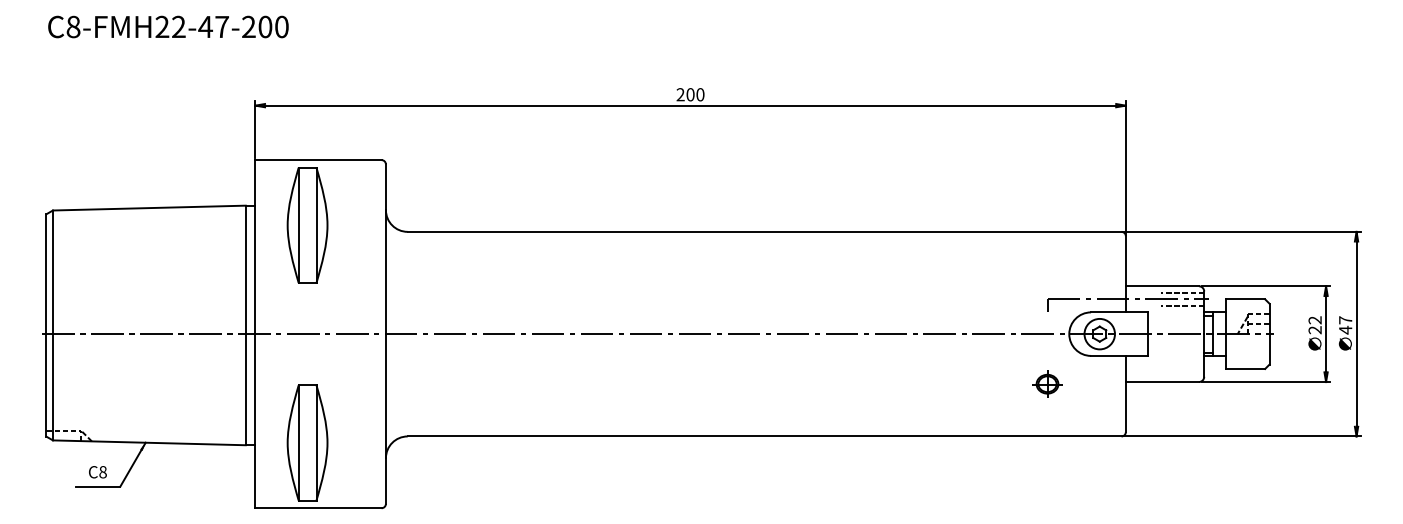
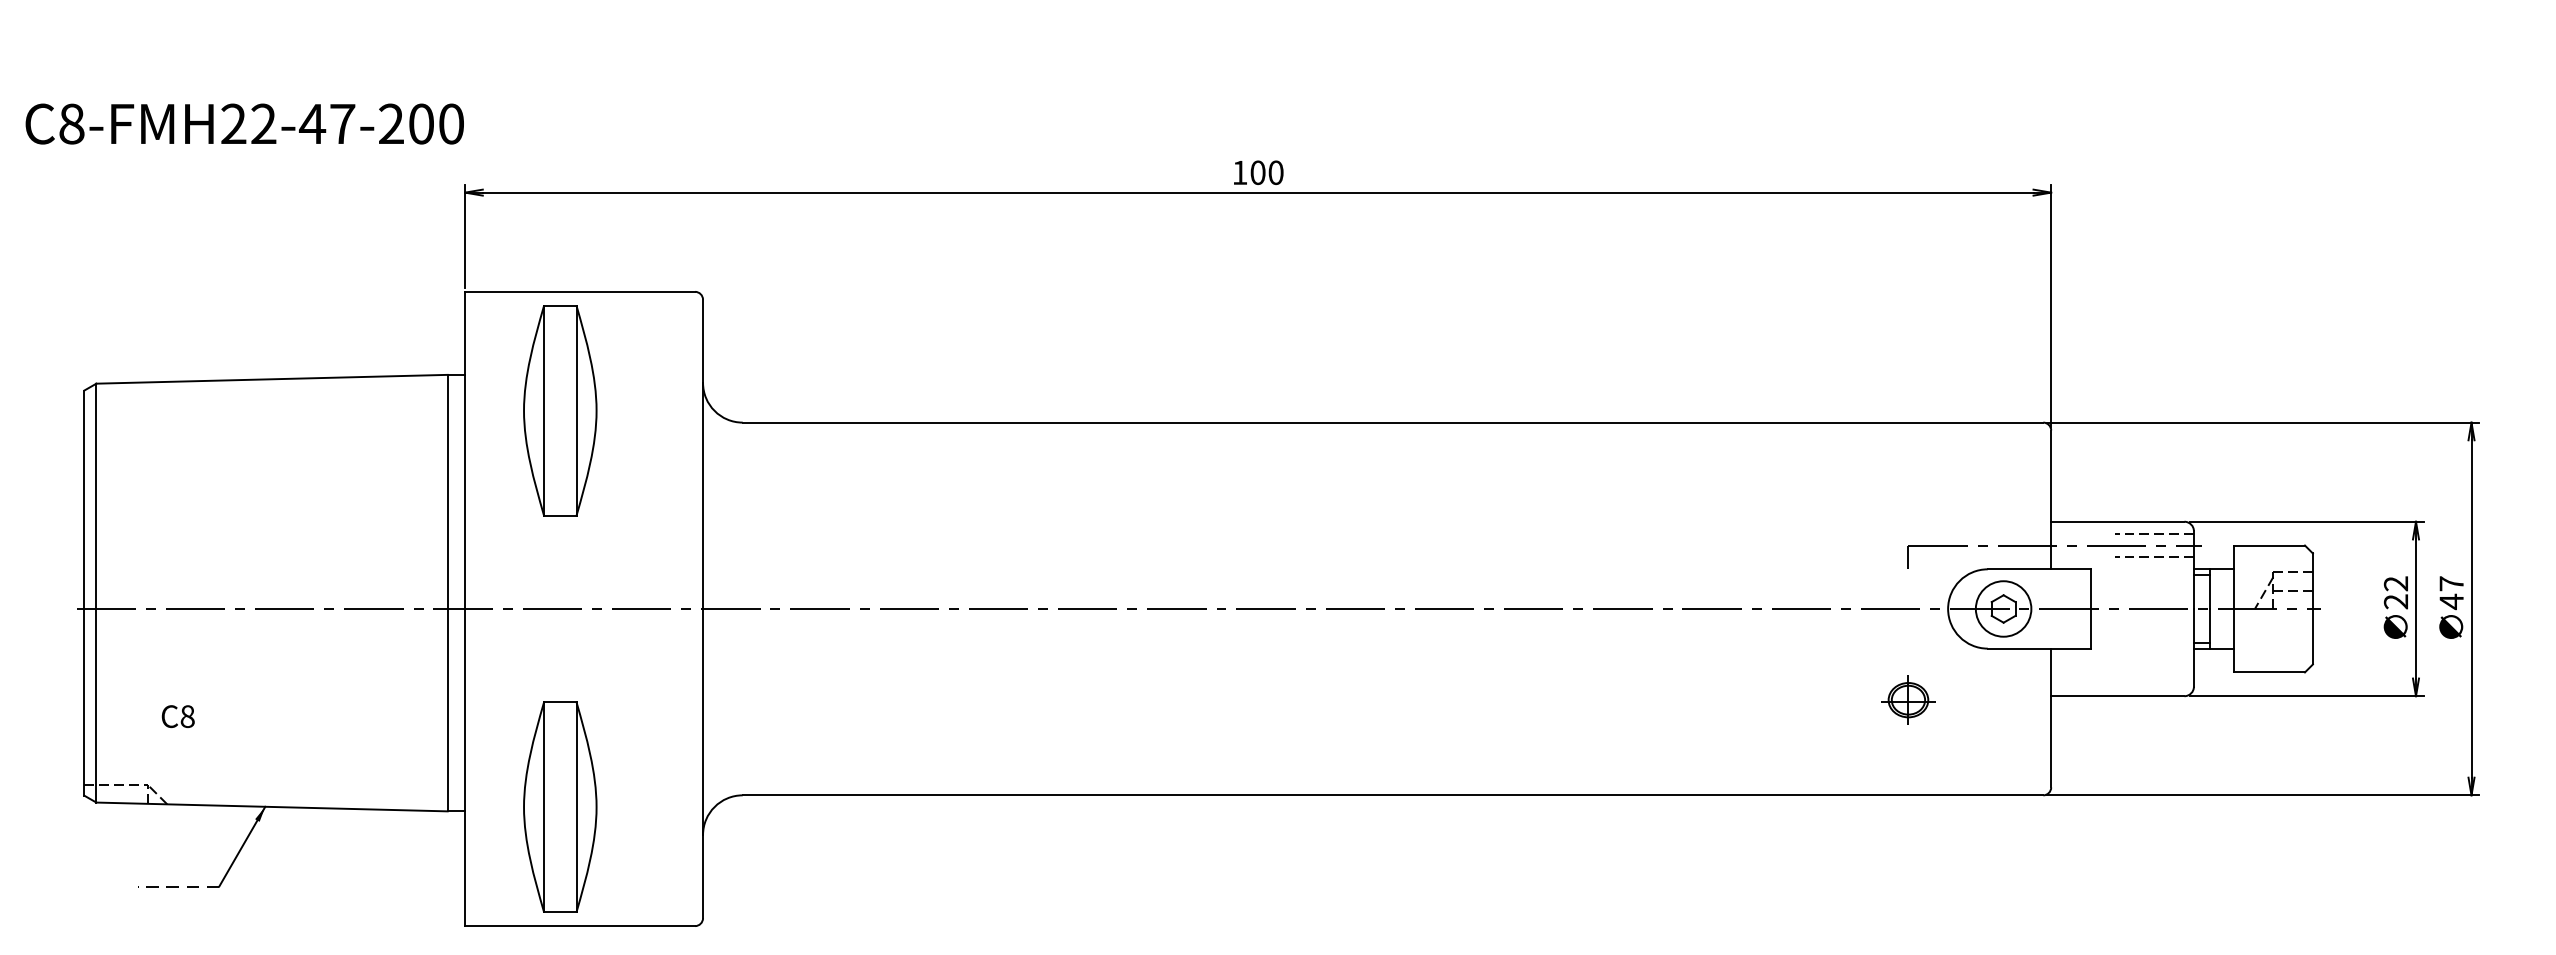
text: (168, 26) -> (244, 123), moved
text: (680, 94) -> (1239, 172), 200 -> 100
text: (97, 472) -> (177, 717), moved
line: (97, 486) -> (177, 886), solid -> dashed

